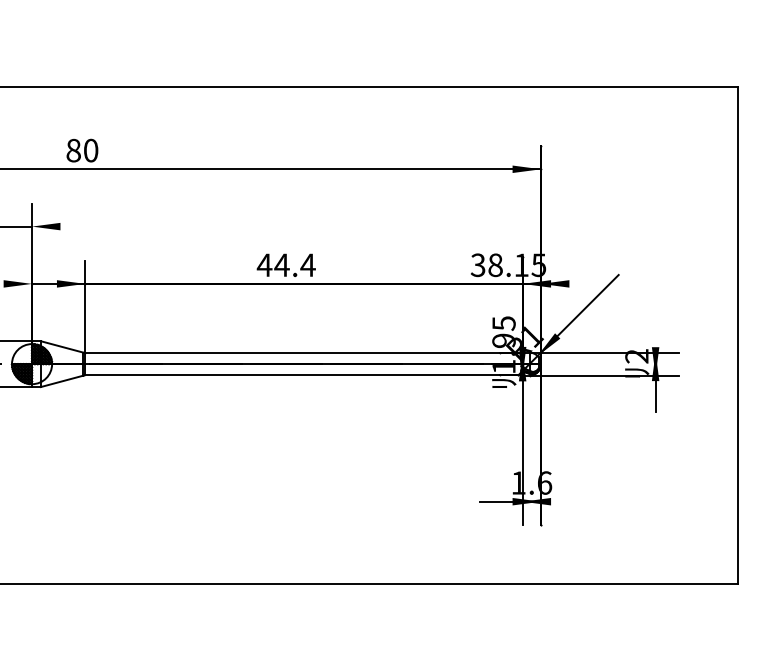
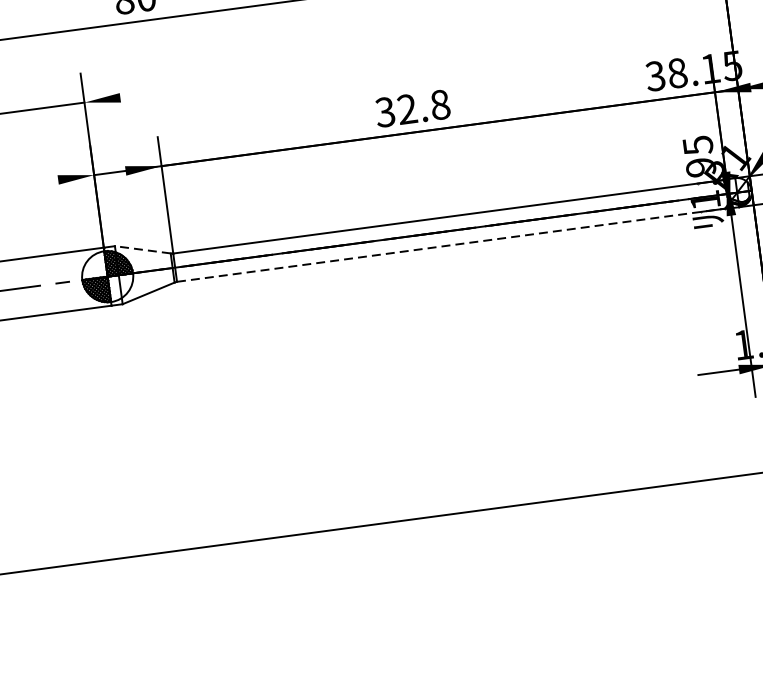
text: (285, 265) -> (411, 109), 44.4 -> 32.8
line: (61, 346) -> (141, 249), solid -> dashed
line: (304, 375) -> (454, 245), solid -> dashed

